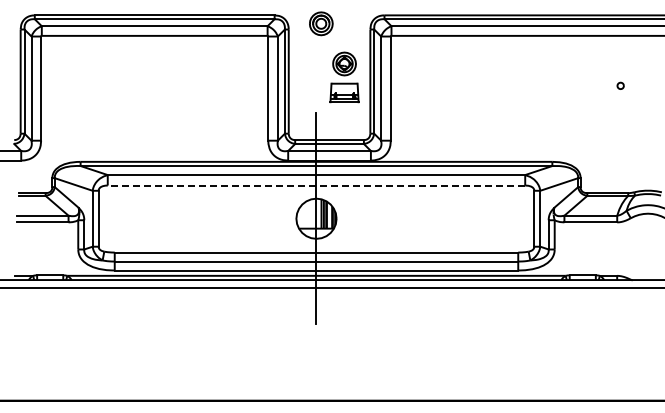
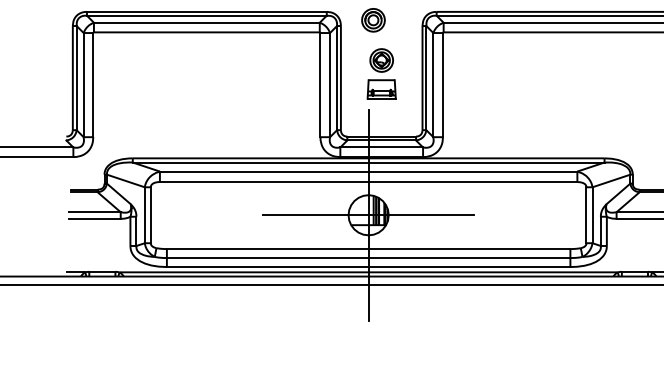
part: (344, 77) -> (381, 74), moved
line: (316, 185) -> (368, 182), dashed -> solid
line: (316, 218) -> (368, 215), added

